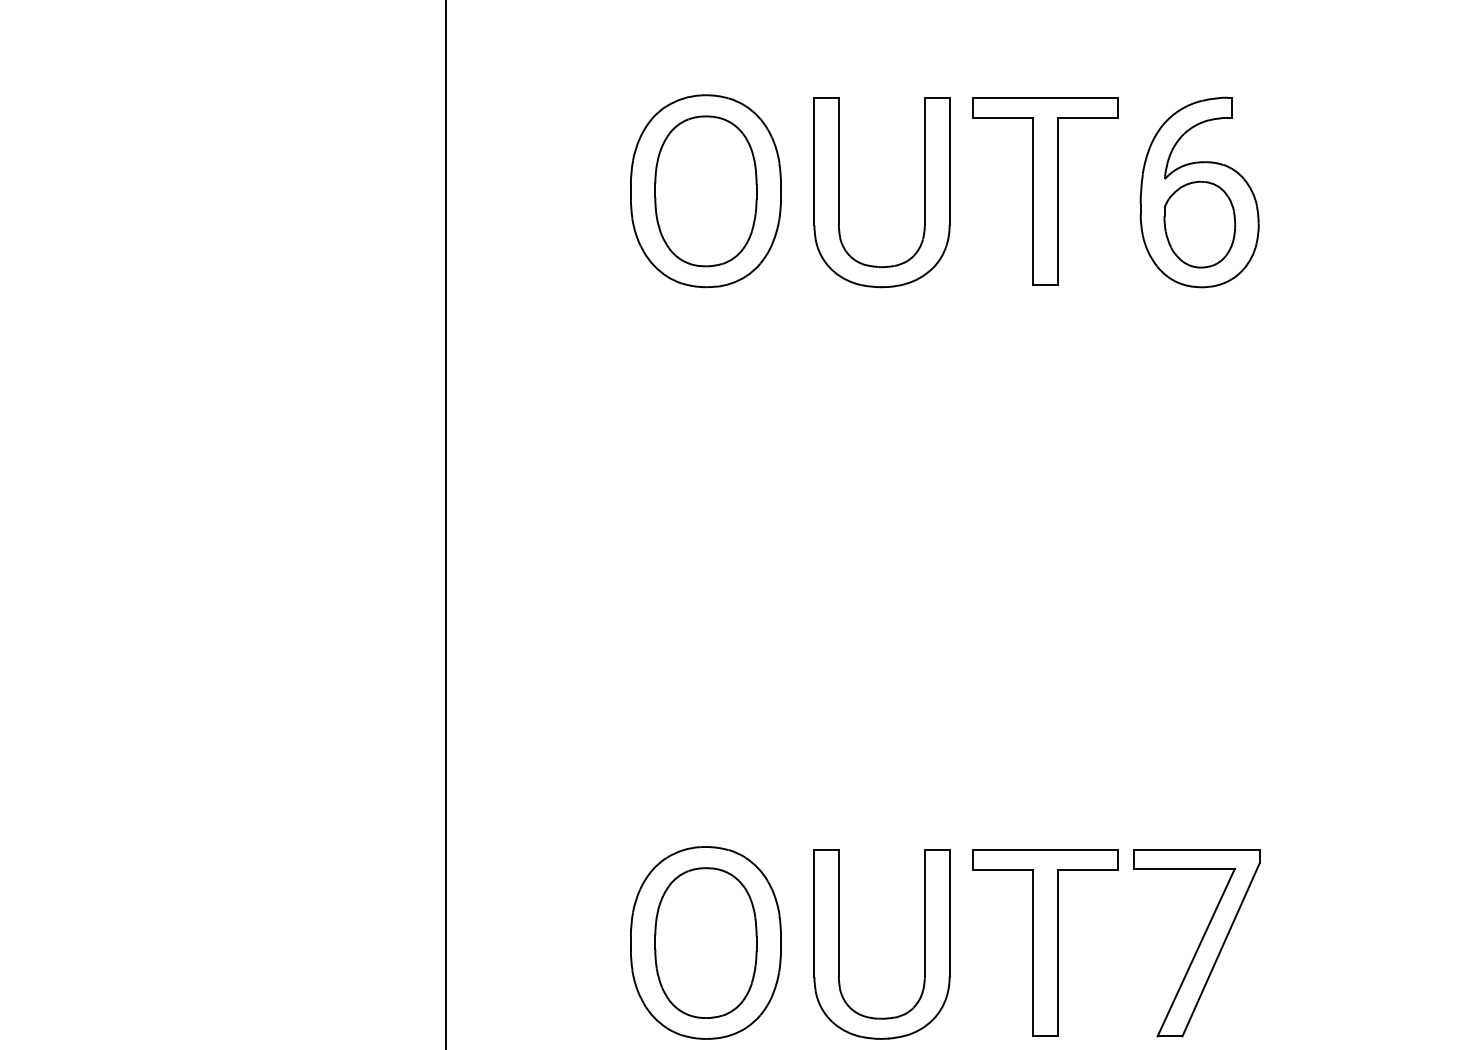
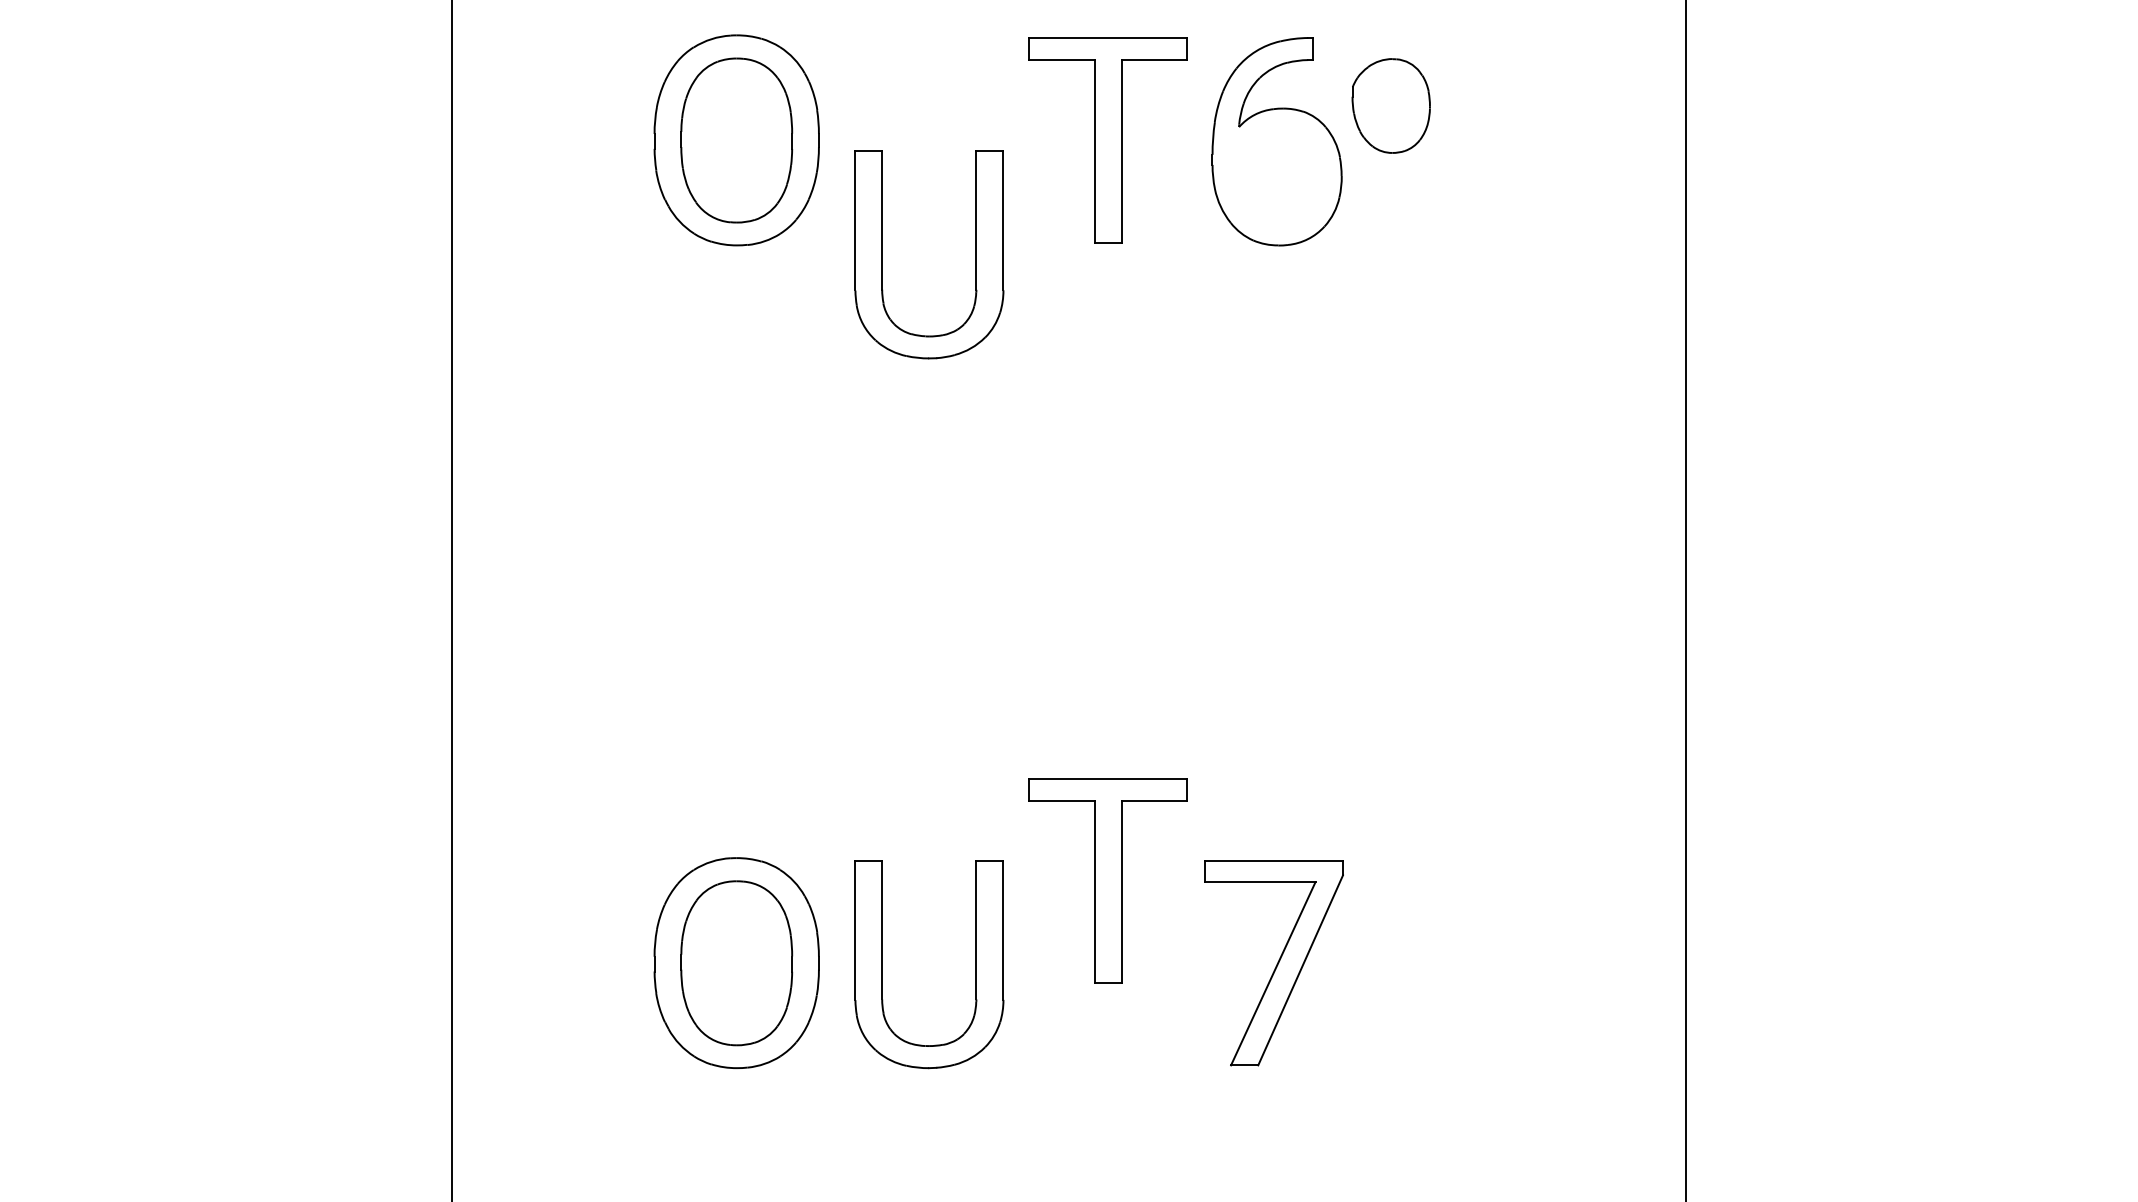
part: (924, 192) -> (975, 254), moved
part: (1199, 224) -> (1390, 105), moved
part: (1044, 942) -> (1107, 880), moved

